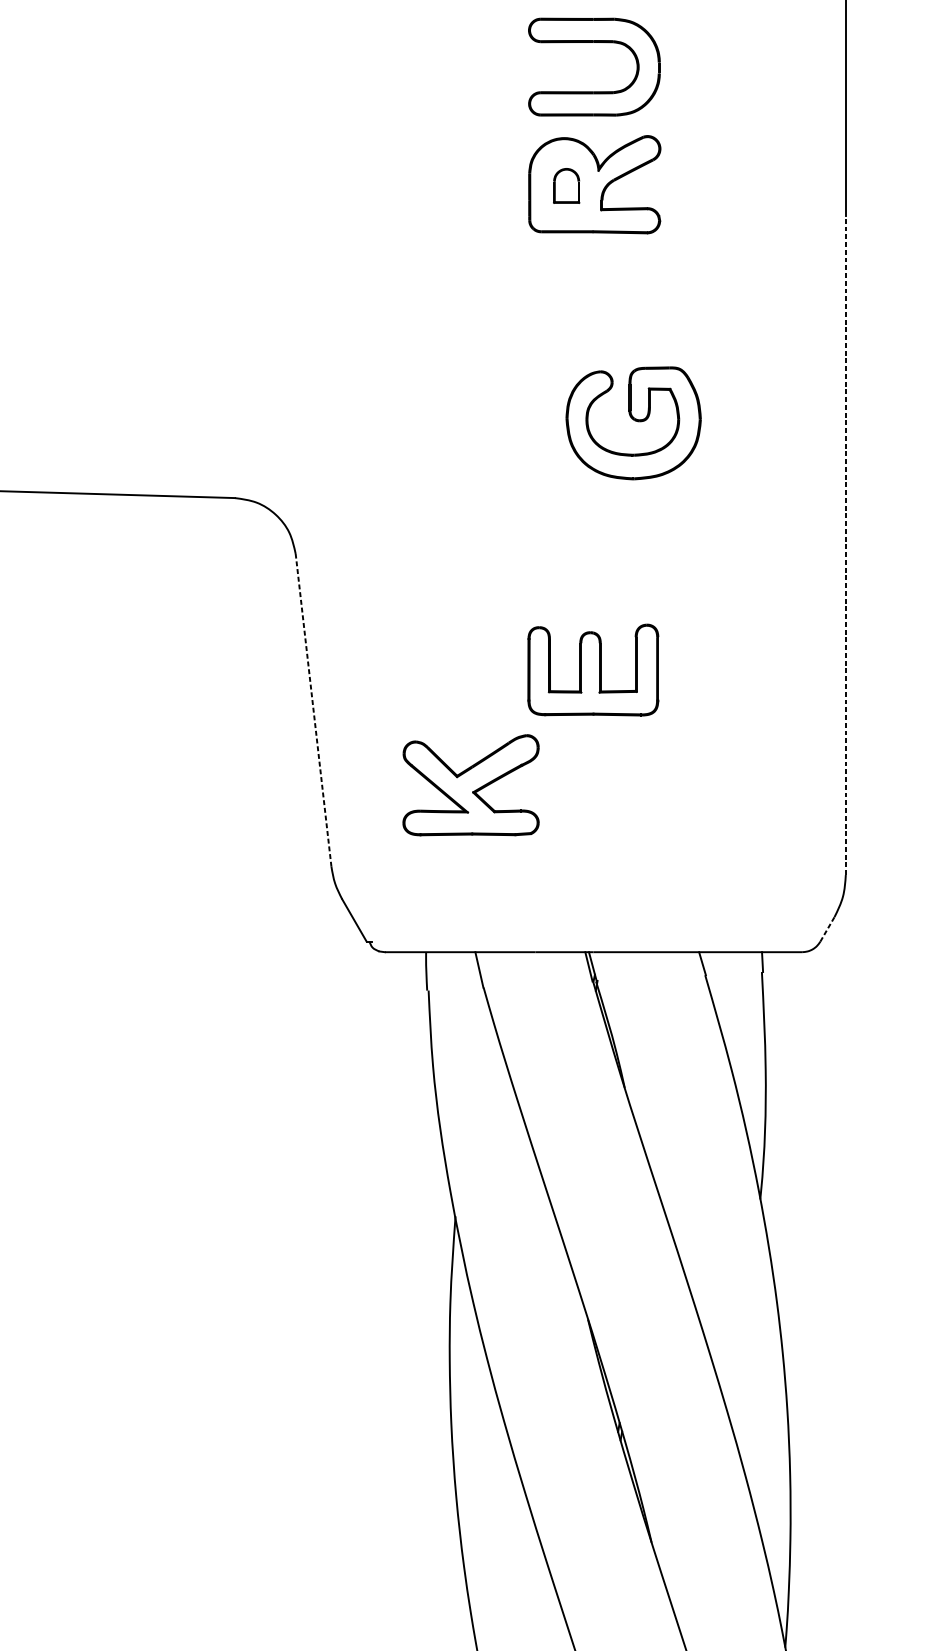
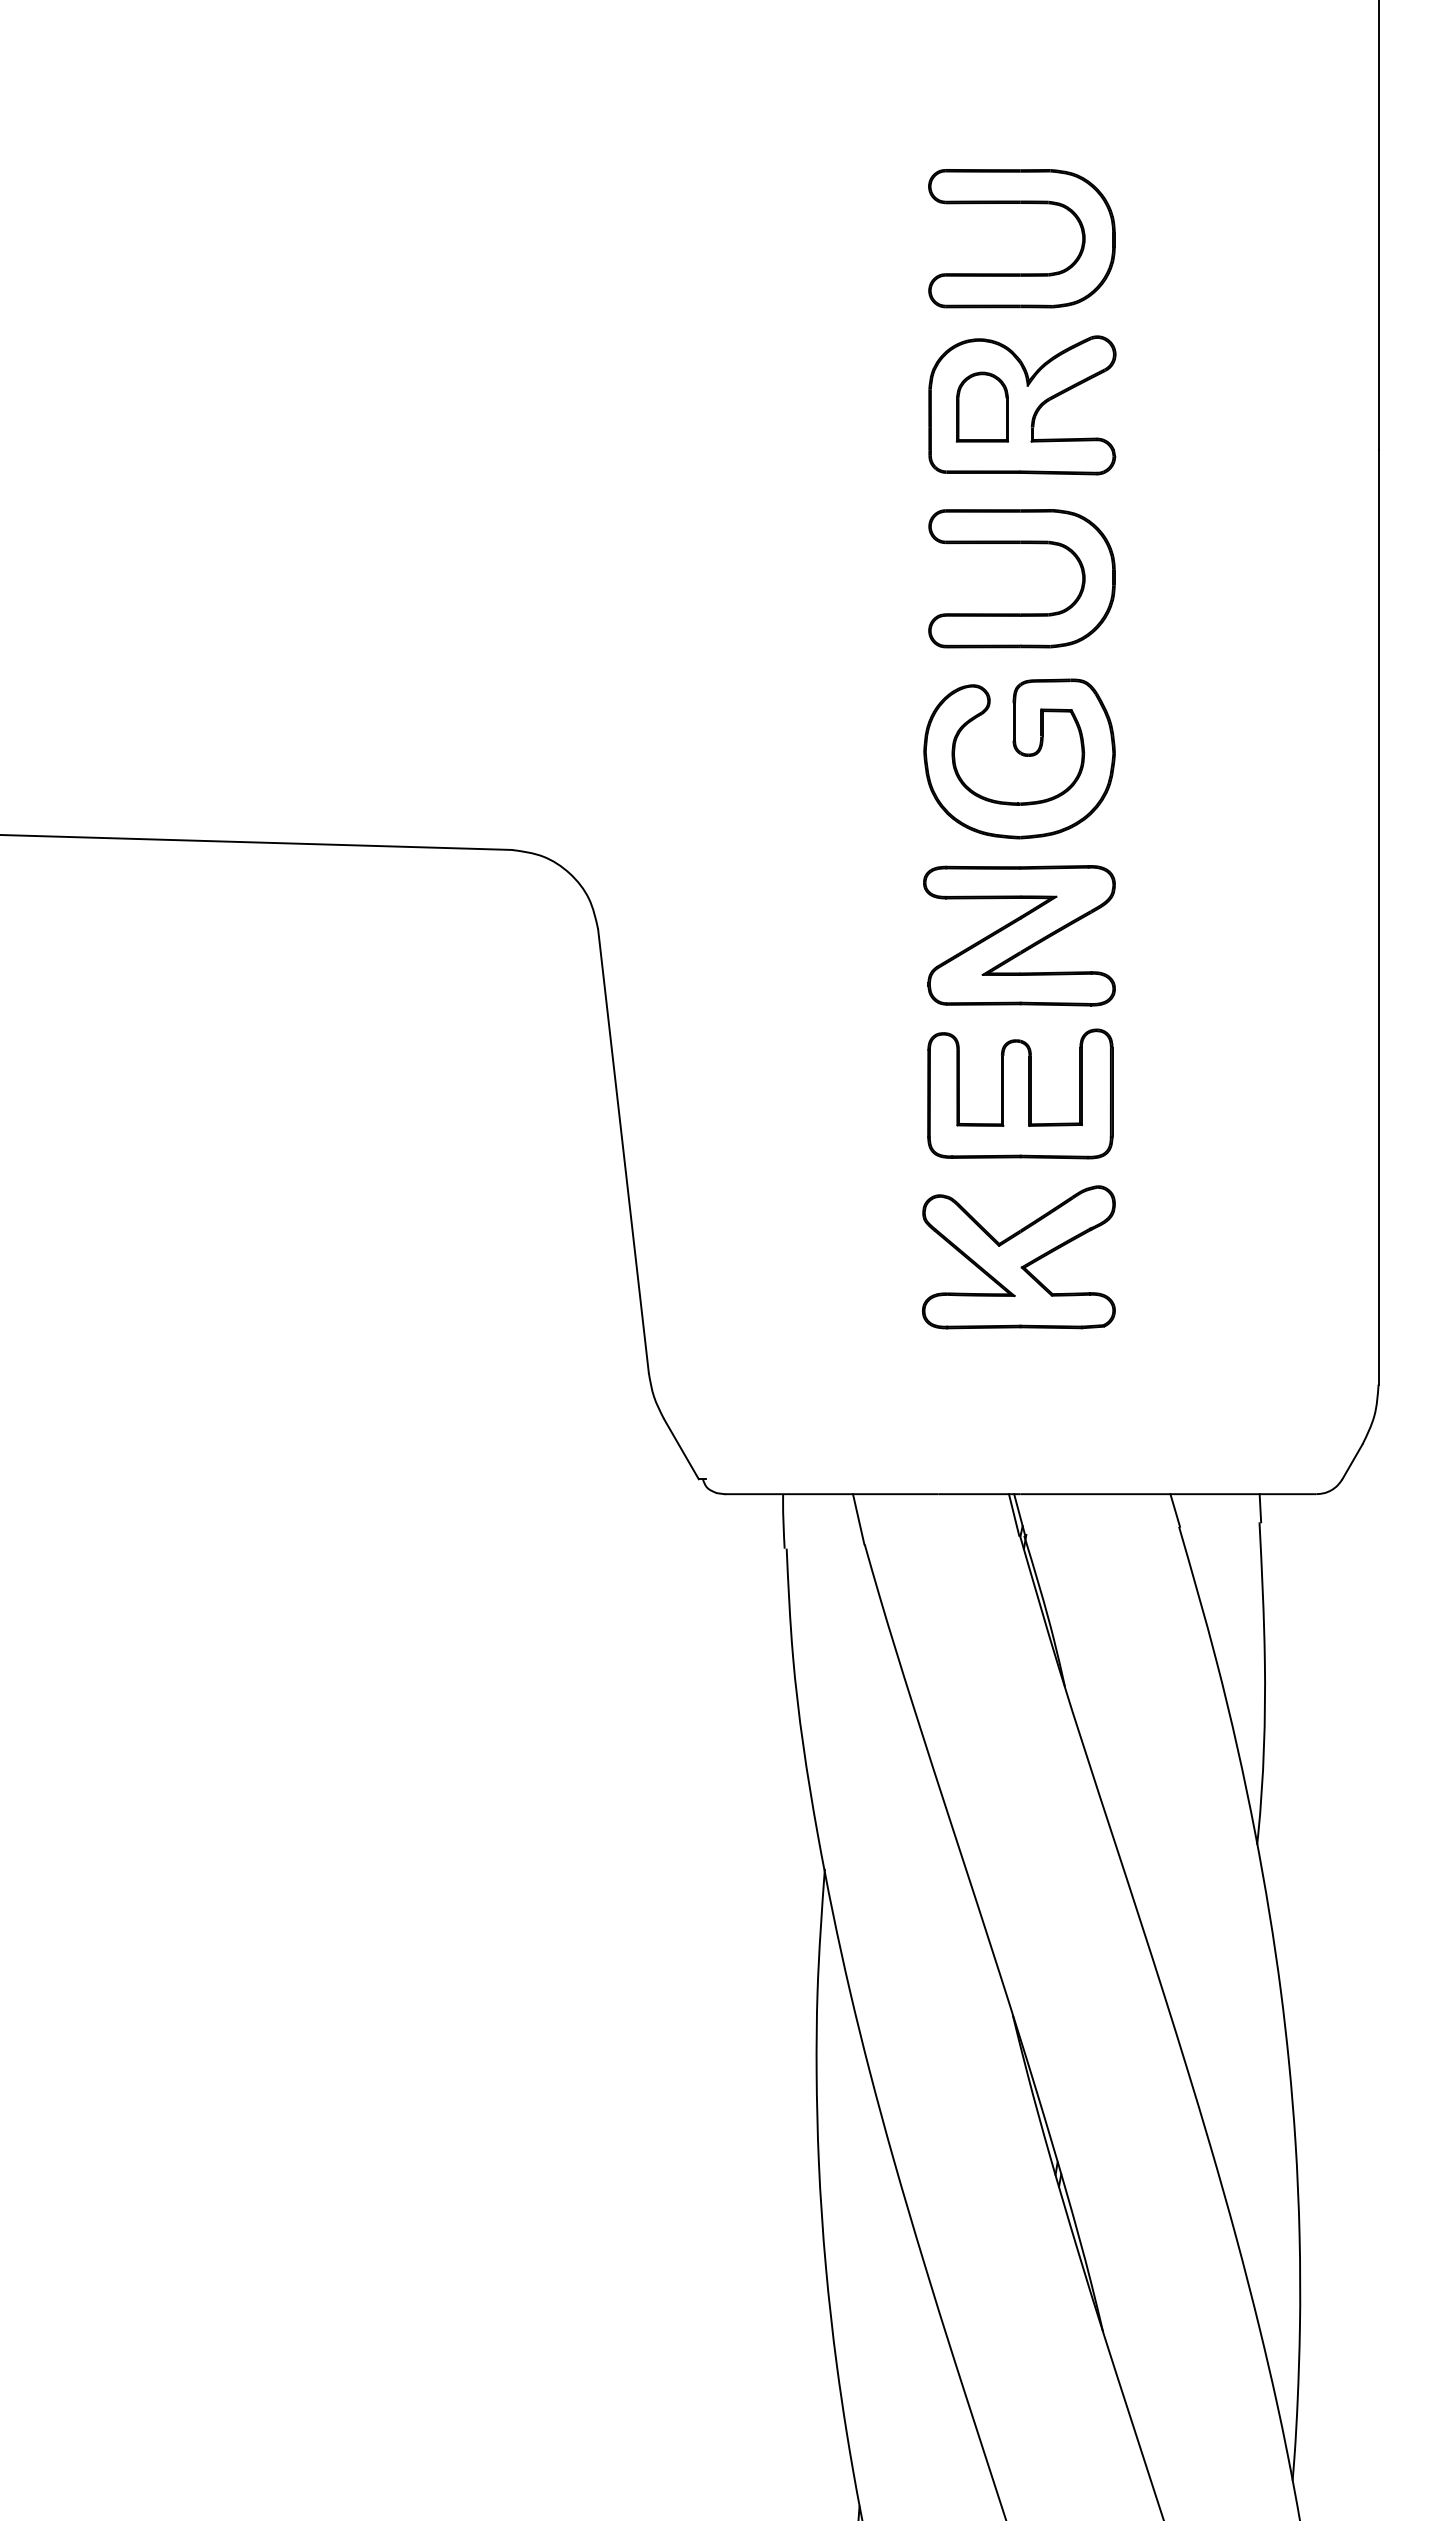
part: (566, 185) -> (982, 406), size x1.43
part: (594, 282) -> (1021, 543), added
part: (633, 423) -> (1019, 758), moved
line: (845, 544) -> (1378, 916), dashed -> solid
part: (592, 558) -> (1019, 935), added
line: (313, 709) -> (623, 1150), dashed -> solid
part: (470, 785) -> (1018, 1257), moved
line: (827, 929) -> (1352, 1461), dashed -> solid

